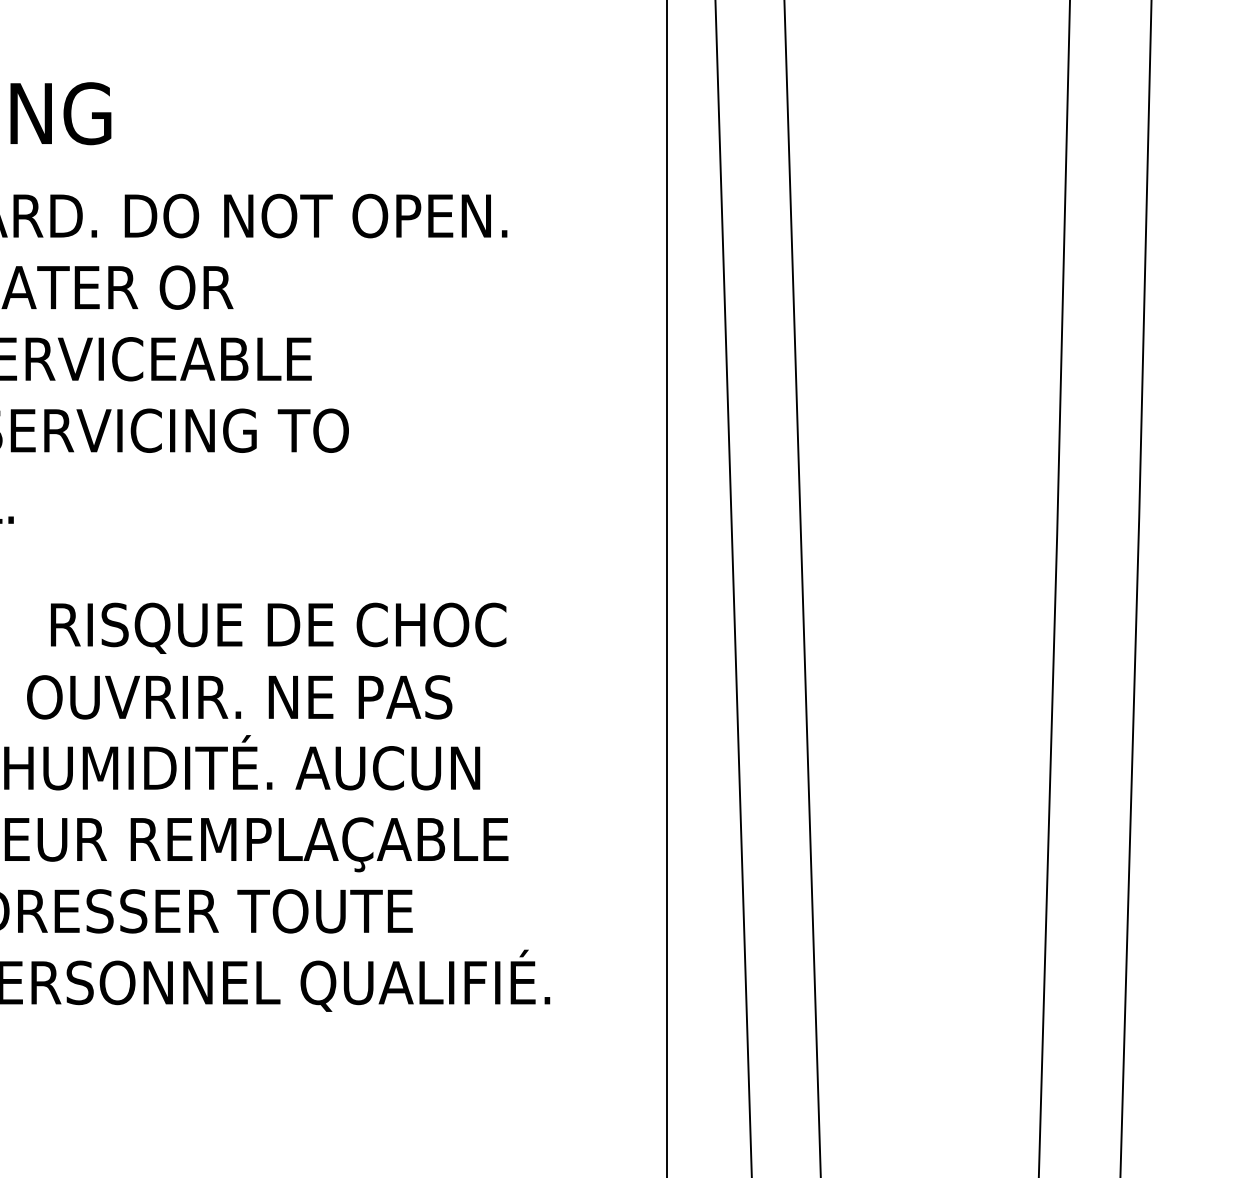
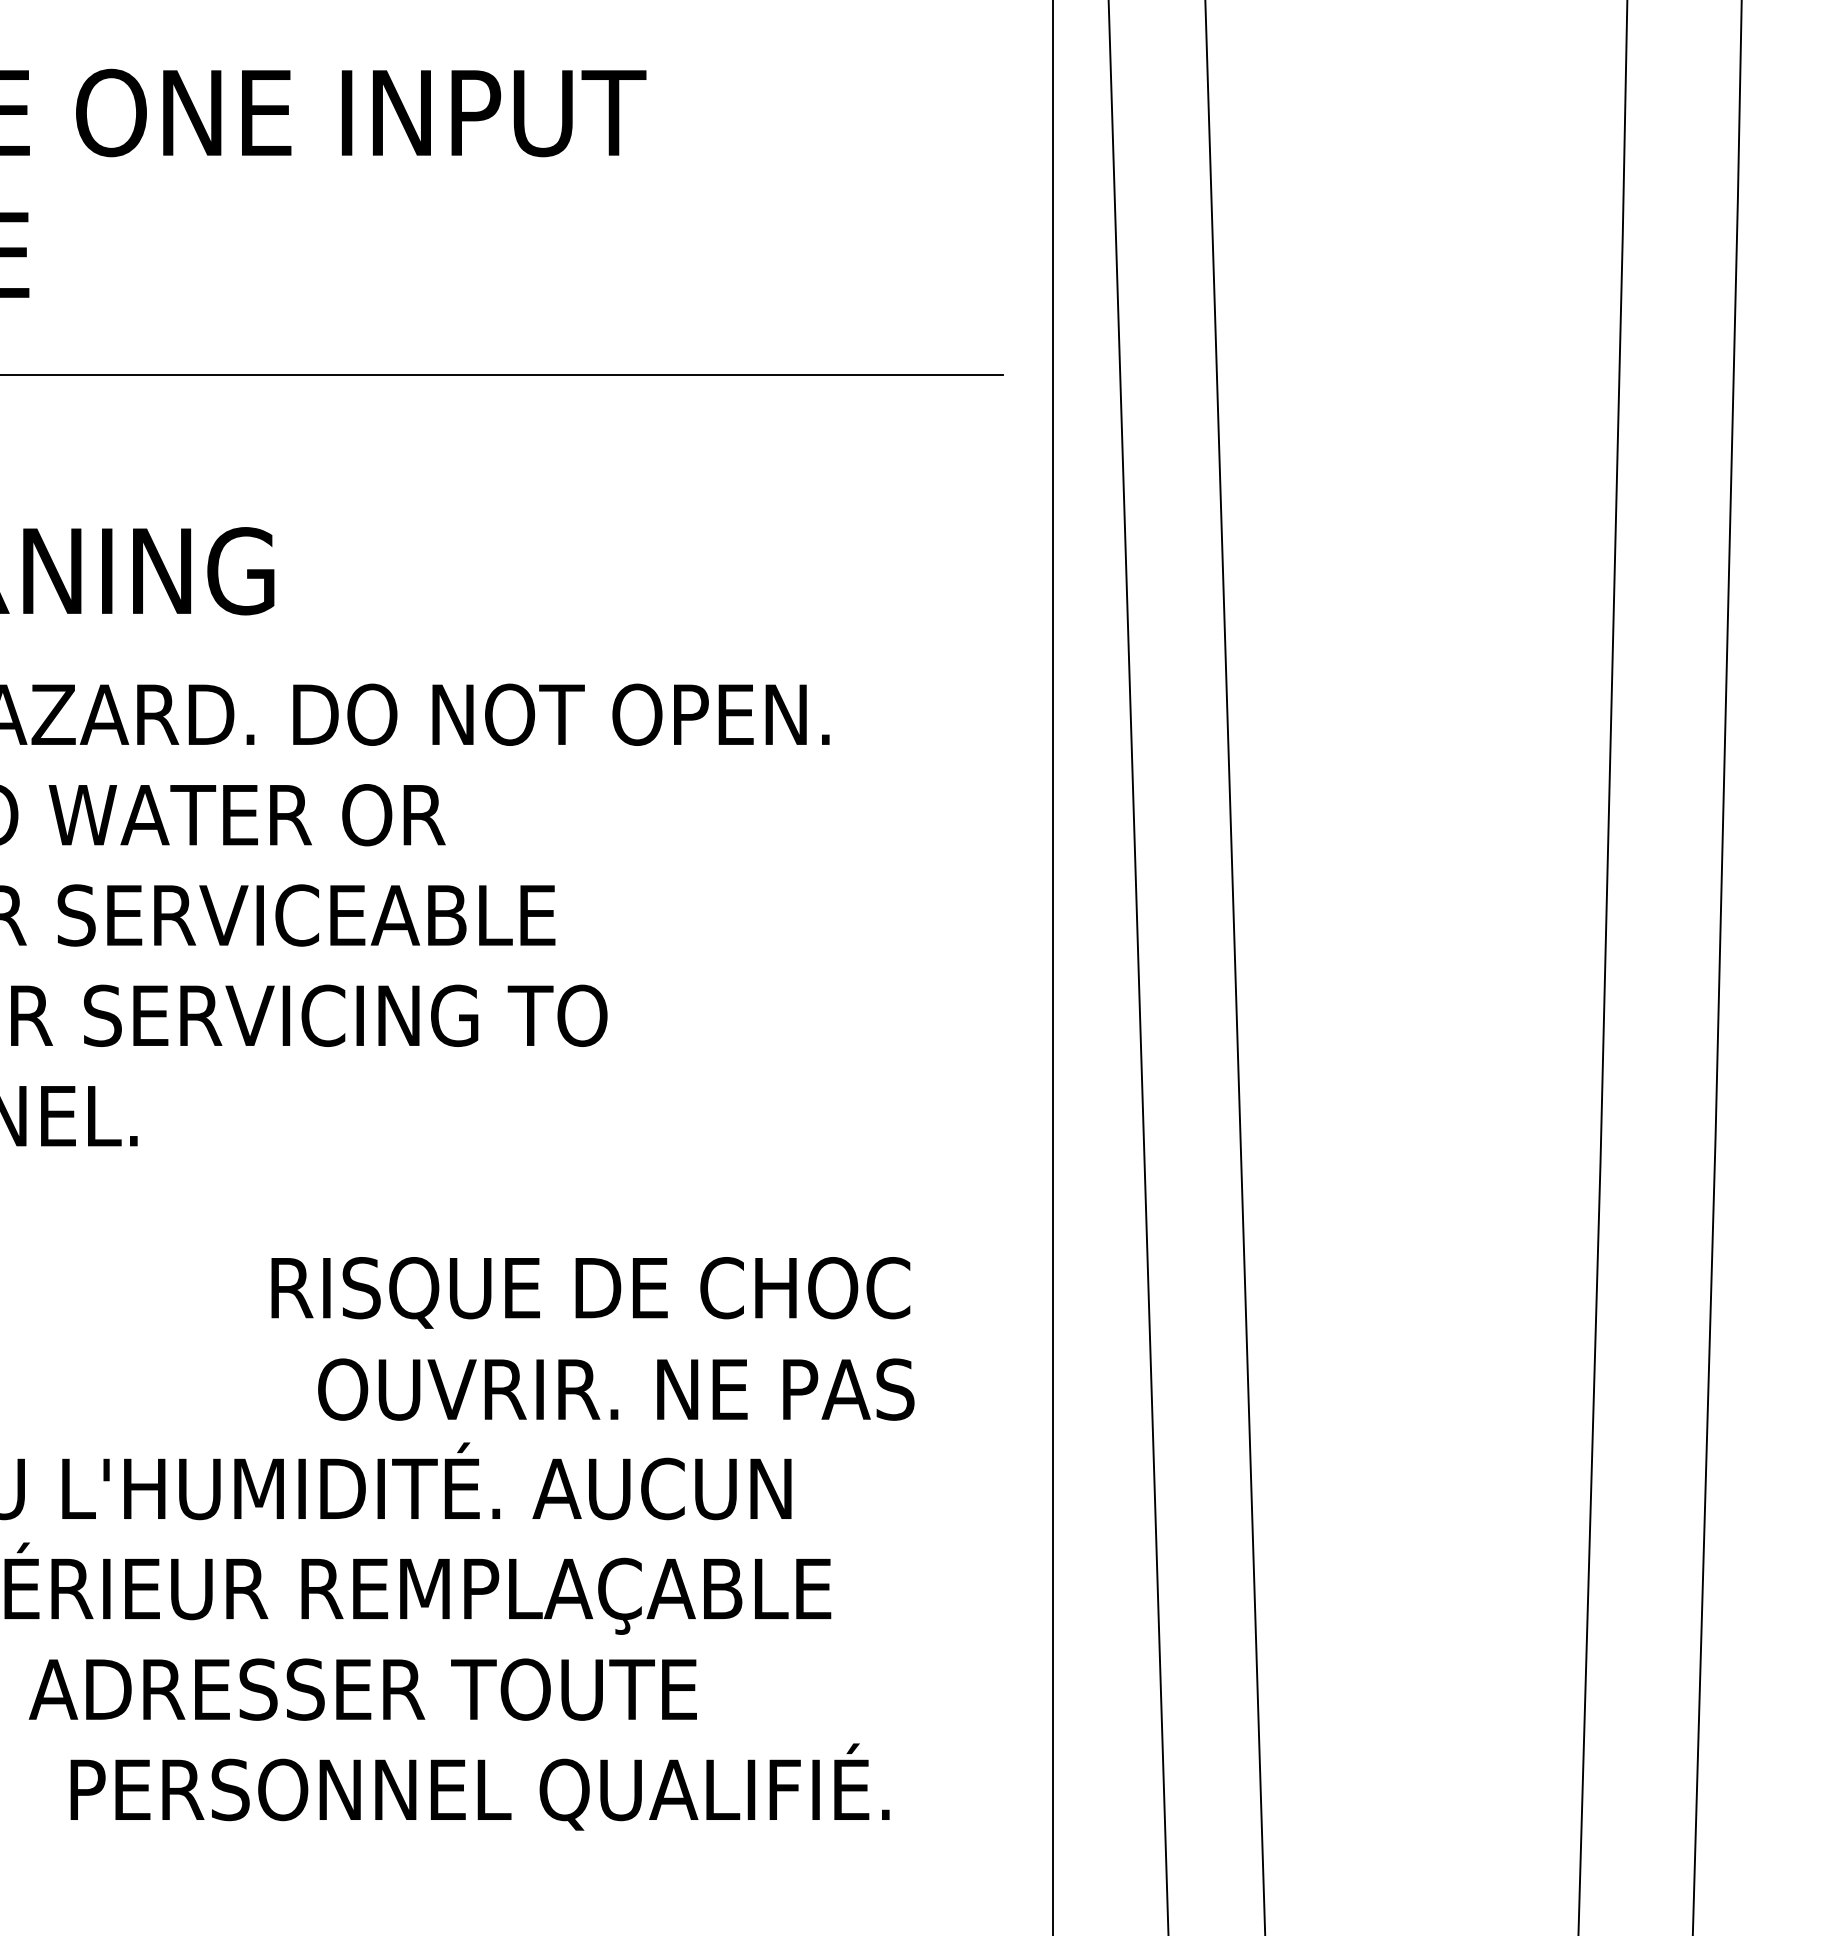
text: (278, 628) -> (590, 1292), moved
text: (239, 697) -> (616, 1389), moved

